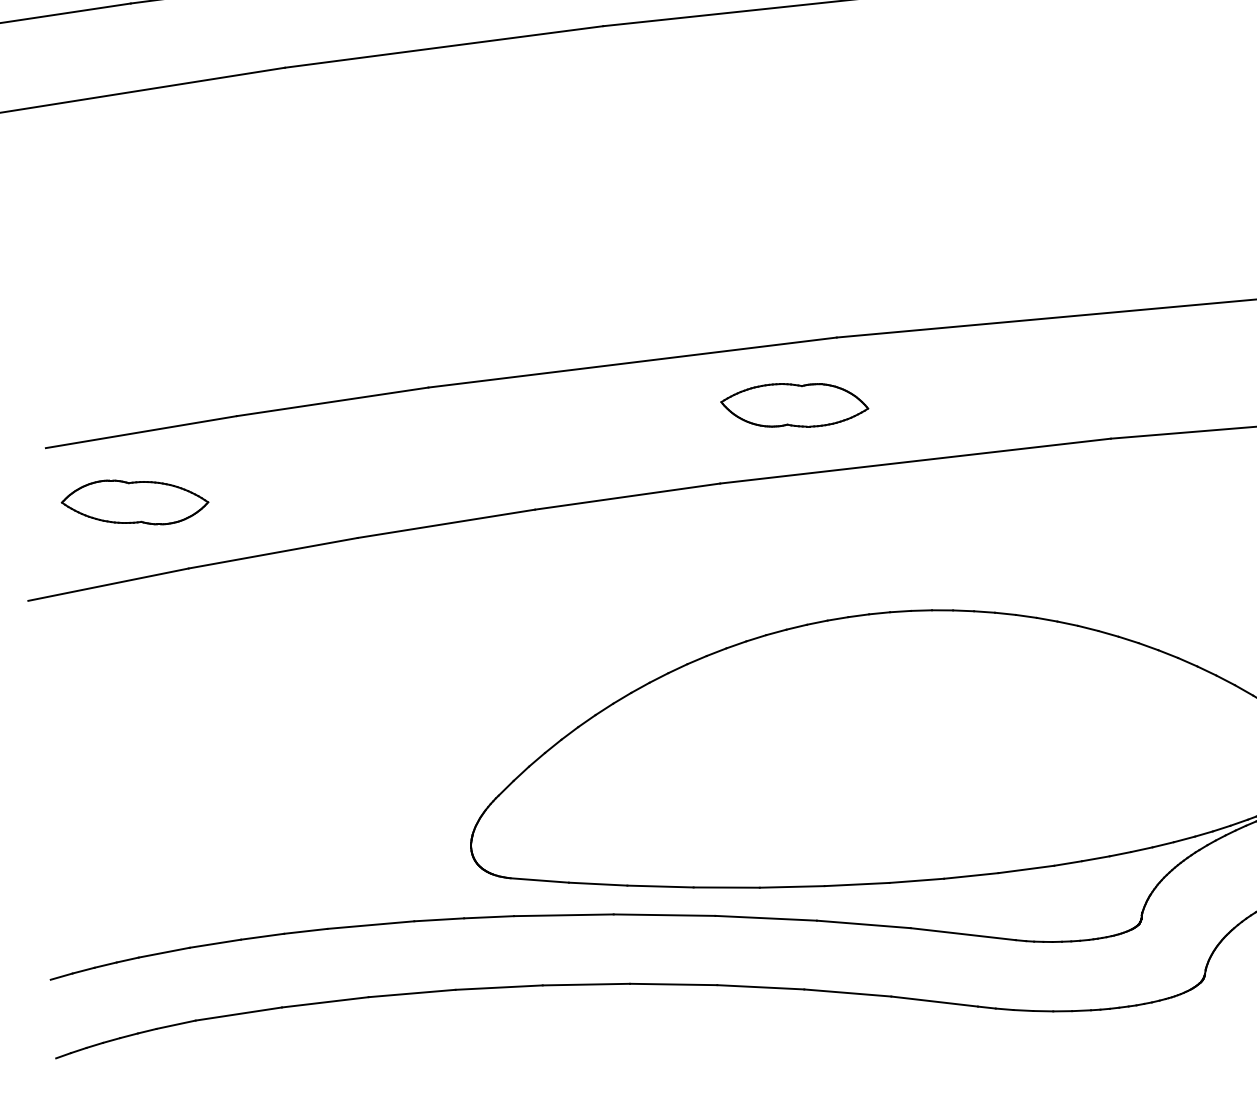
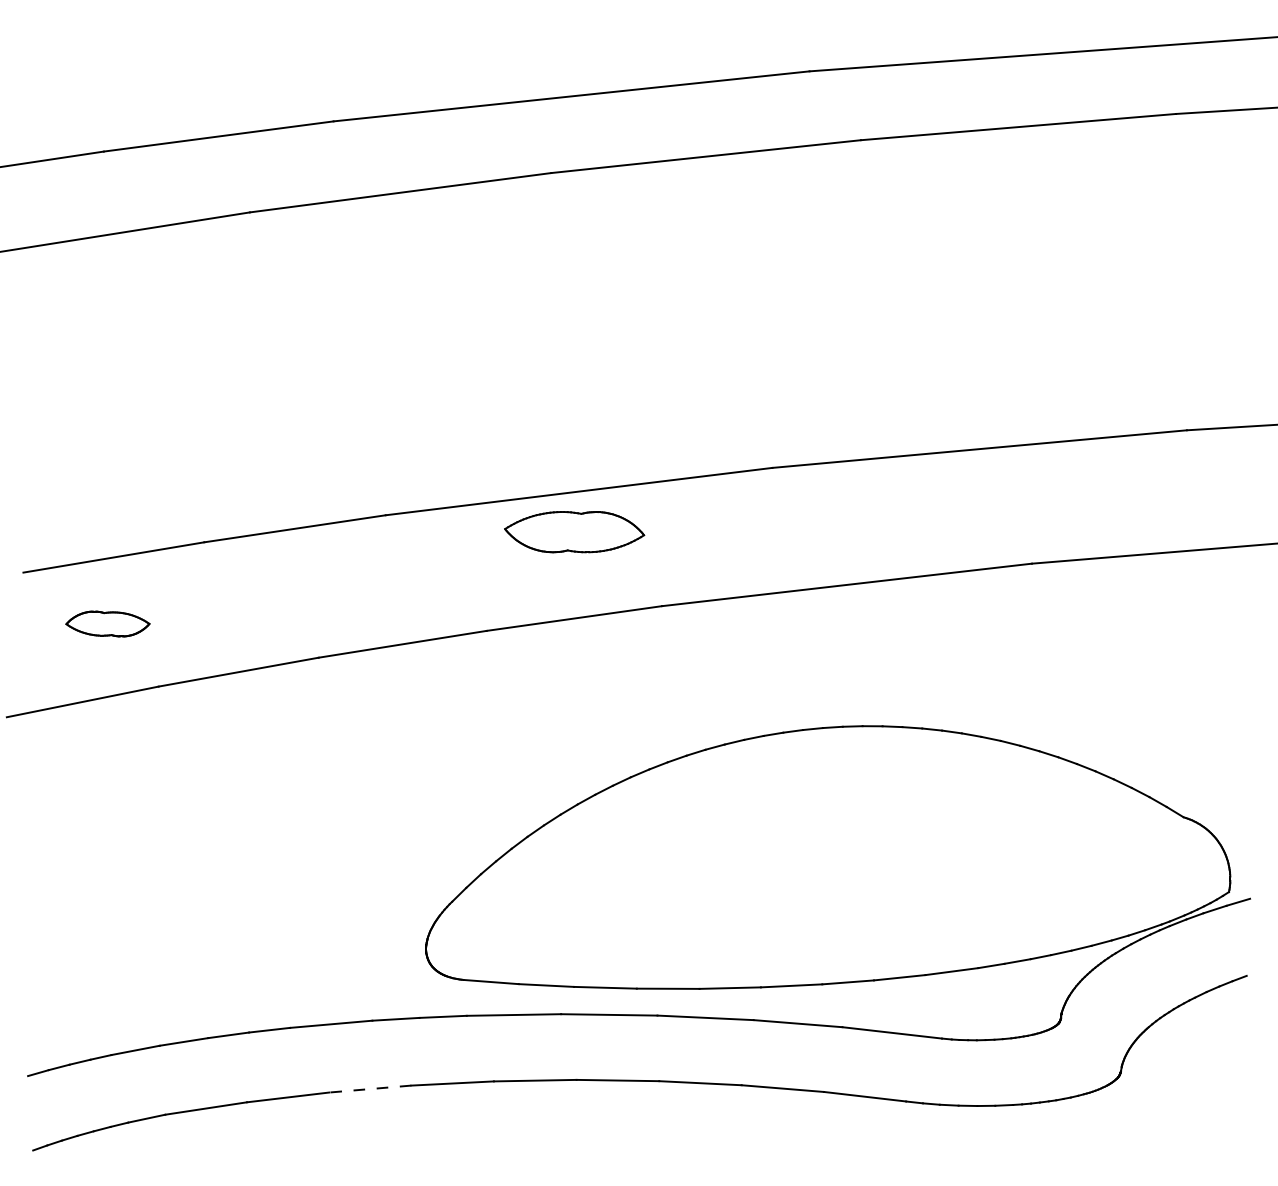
part: (794, 405) -> (574, 532), moved
part: (134, 501) -> (107, 623), size x0.6
line: (411, 993) -> (369, 1089), solid -> dashed

